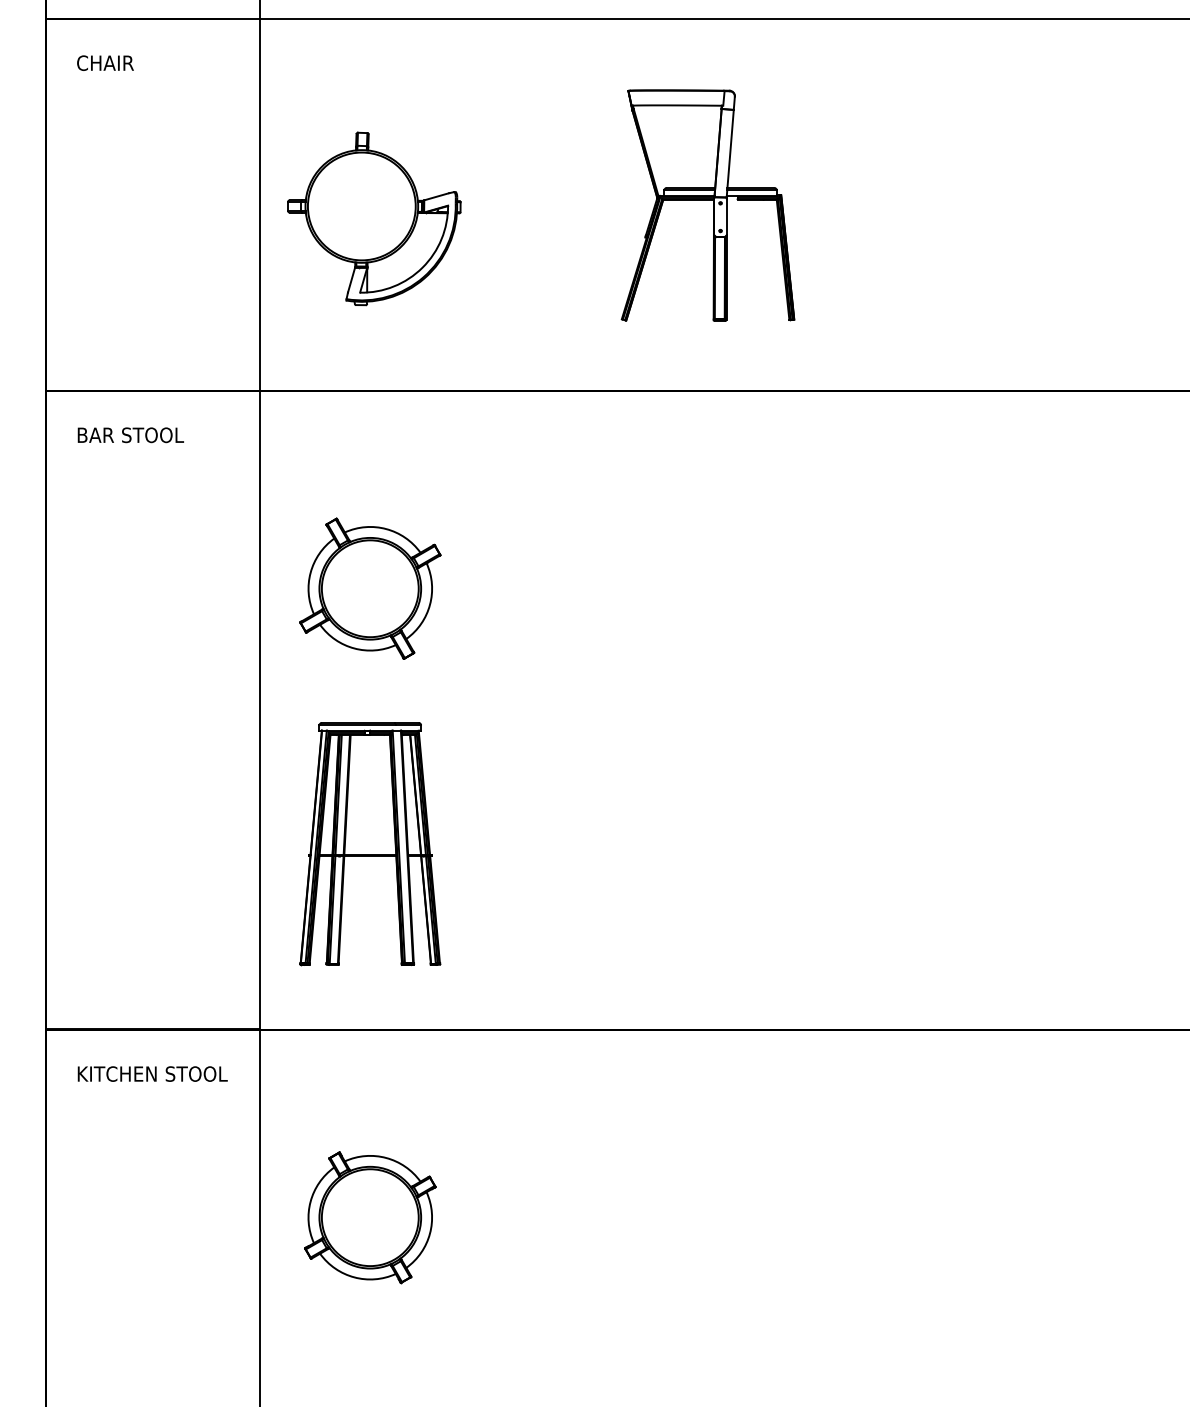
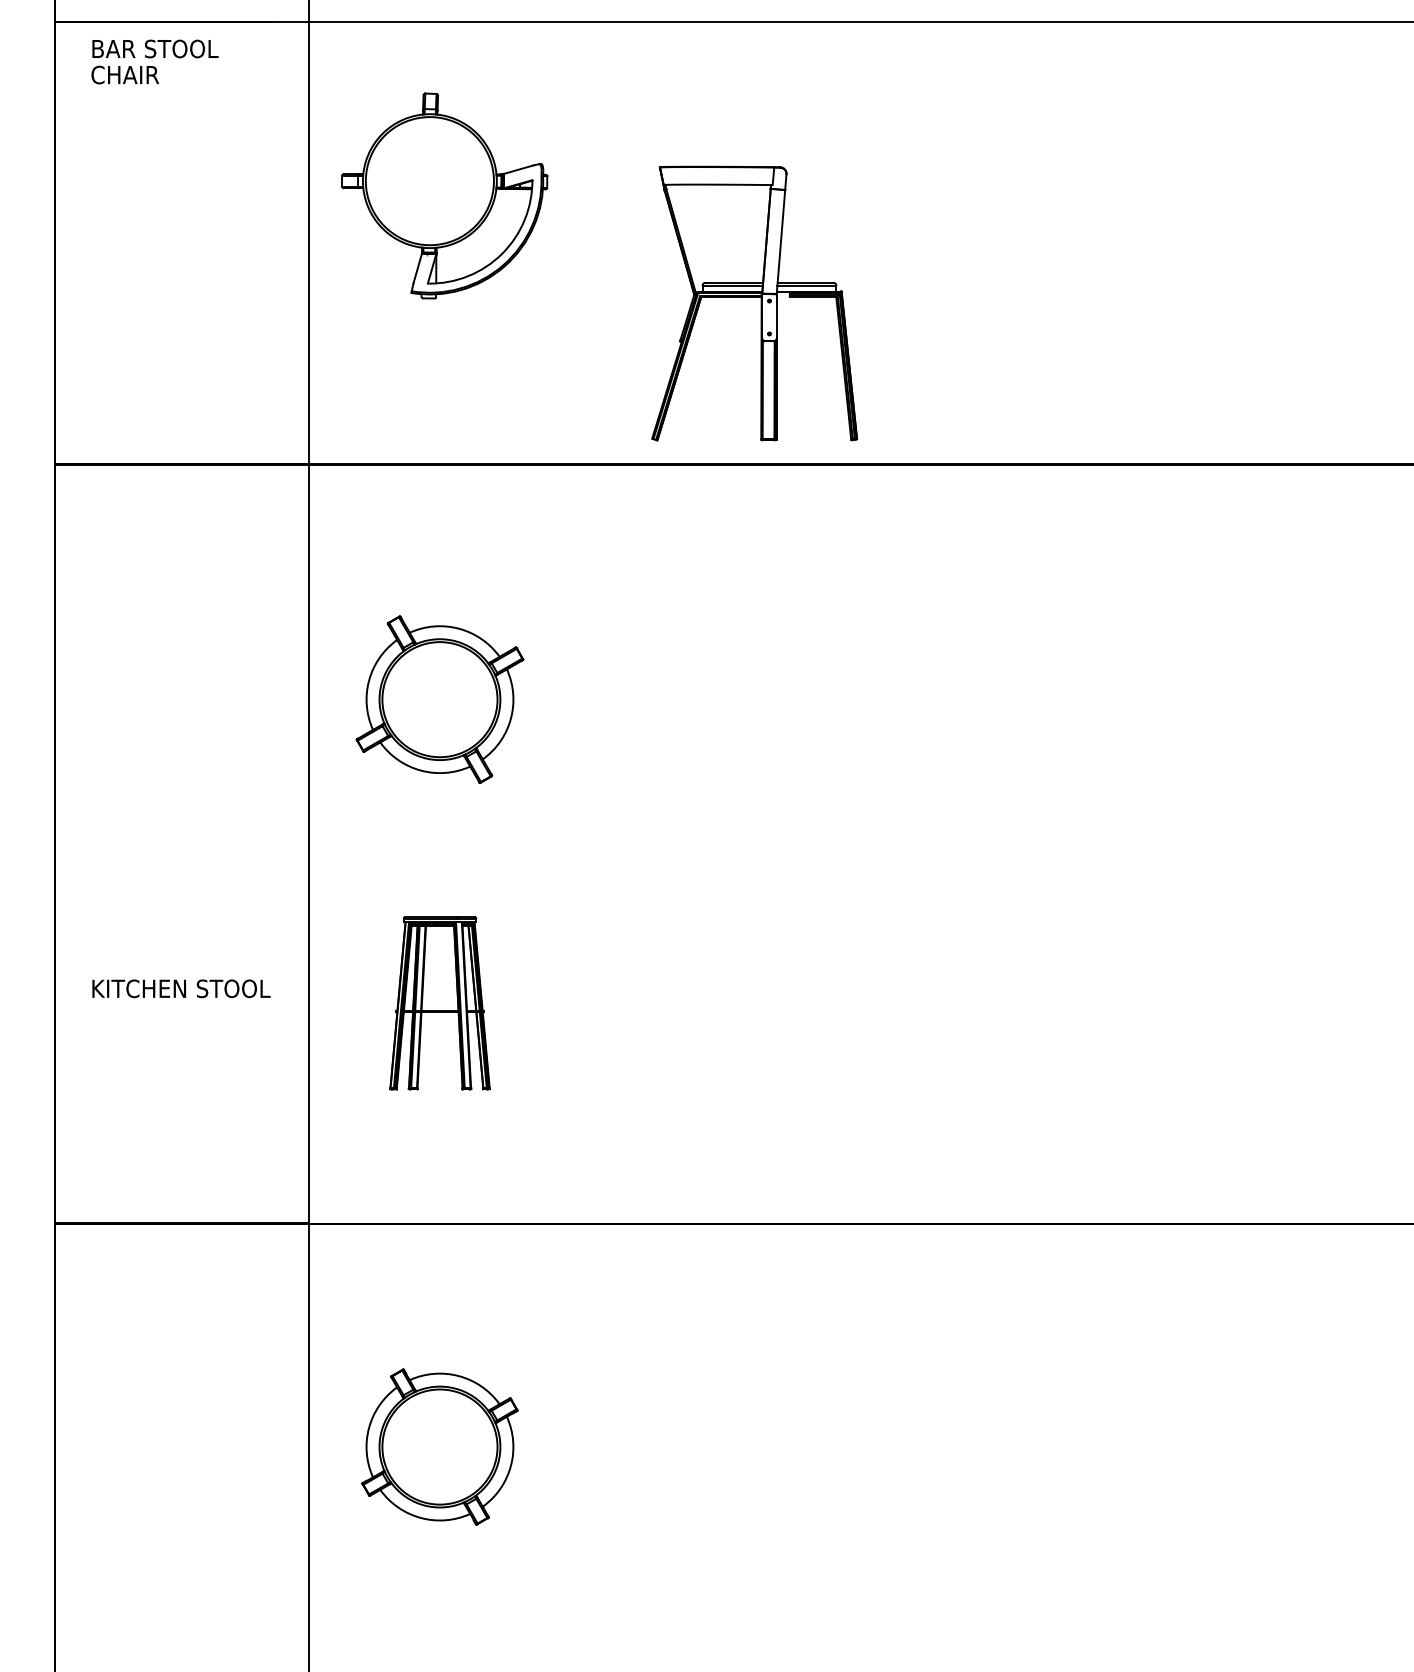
part: (707, 205) -> (753, 303), moved
part: (374, 218) -> (444, 195), moved
text: (130, 435) -> (154, 49), moved
part: (370, 844) -> (440, 1003), size x0.6
text: (152, 1073) -> (181, 988), moved

